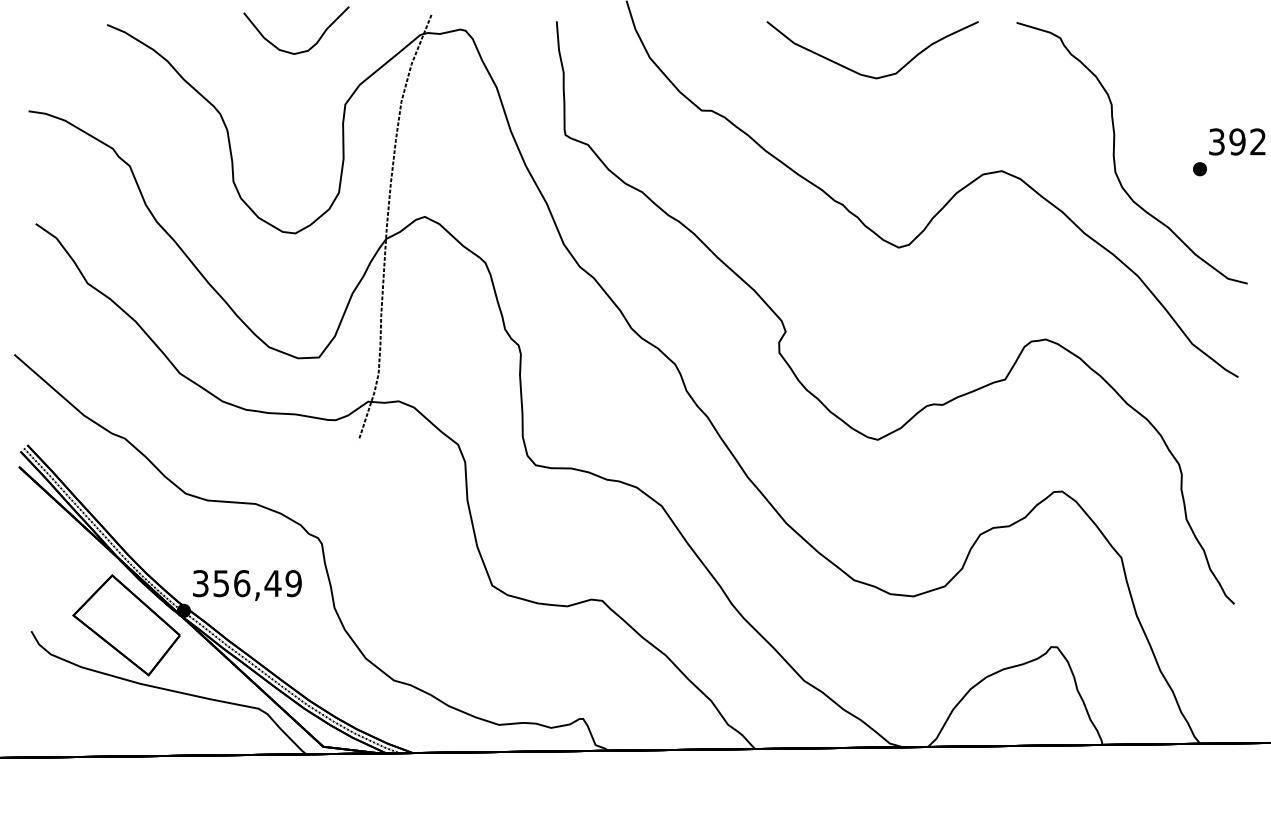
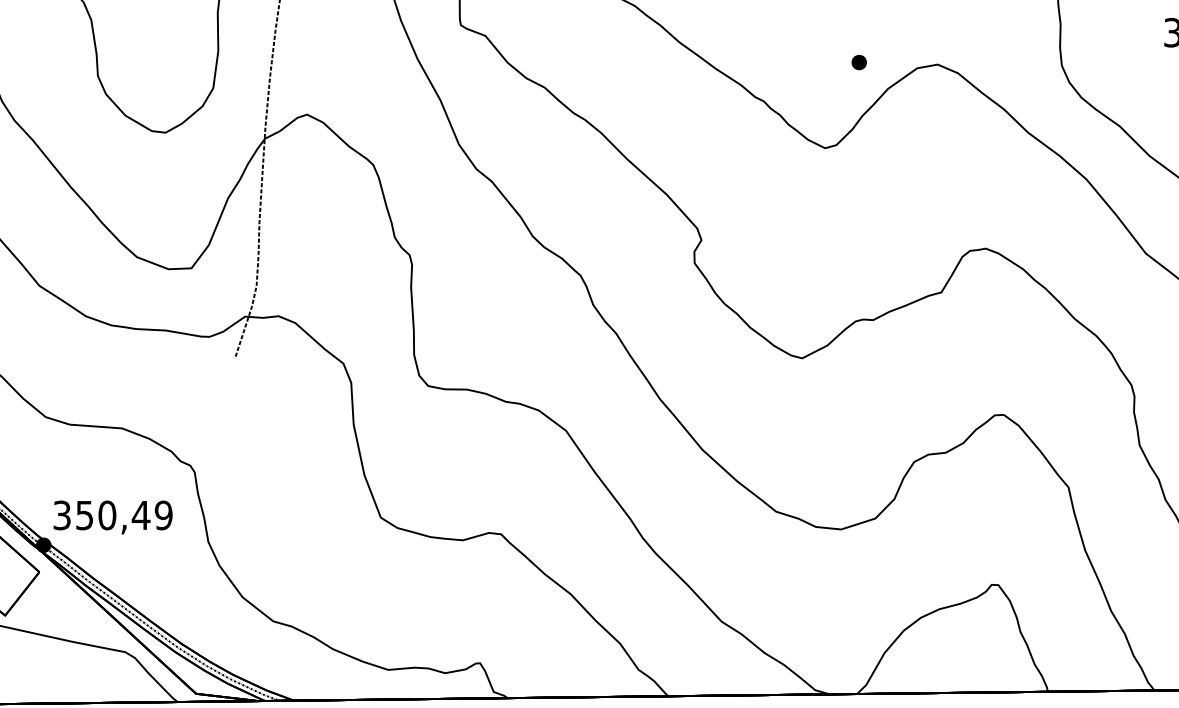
part: (1199, 169) -> (858, 62), moved
text: (242, 583) -> (107, 515), 356,49 -> 350,49

